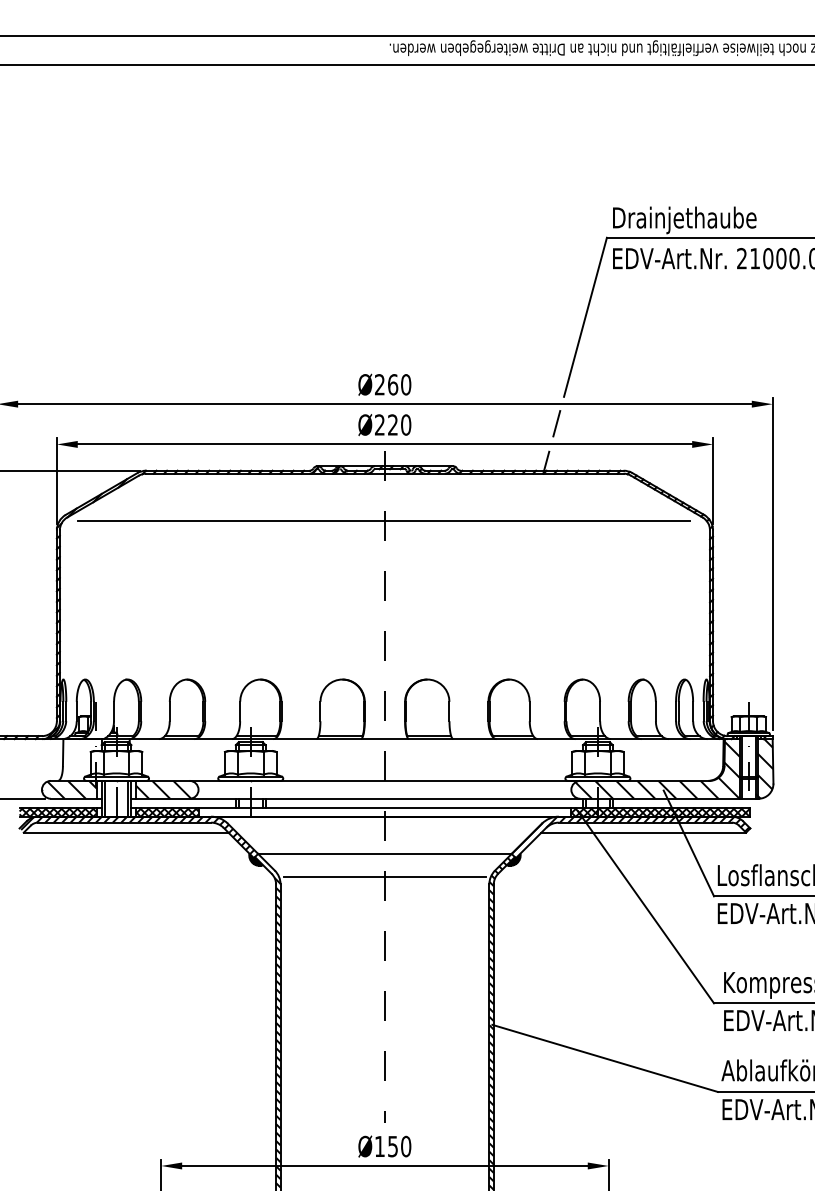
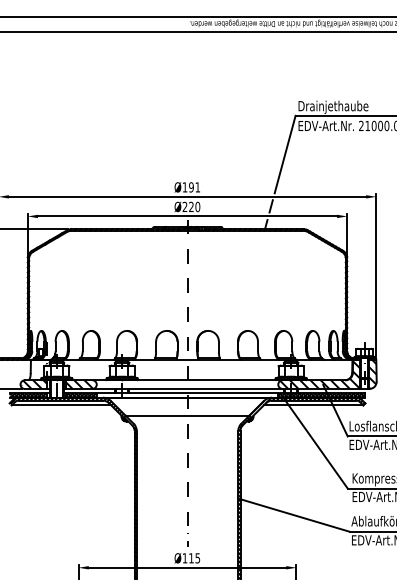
text: (393, 384) -> (191, 187), Ø260 -> Ø191
line: (384, 520) -> (187, 253), removed
line: (384, 877) -> (187, 427), removed
text: (399, 1146) -> (194, 558), Ø150 -> Ø115

